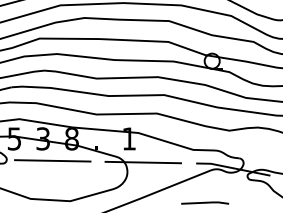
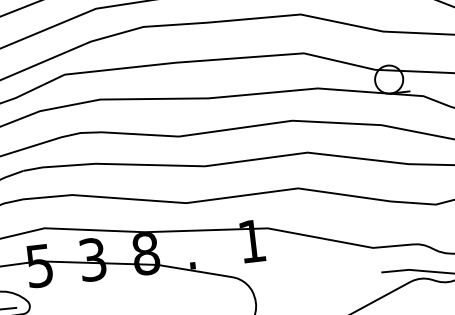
line: (52, 160) -> (114, 297), removed
line: (143, 162) -> (283, 281), removed

